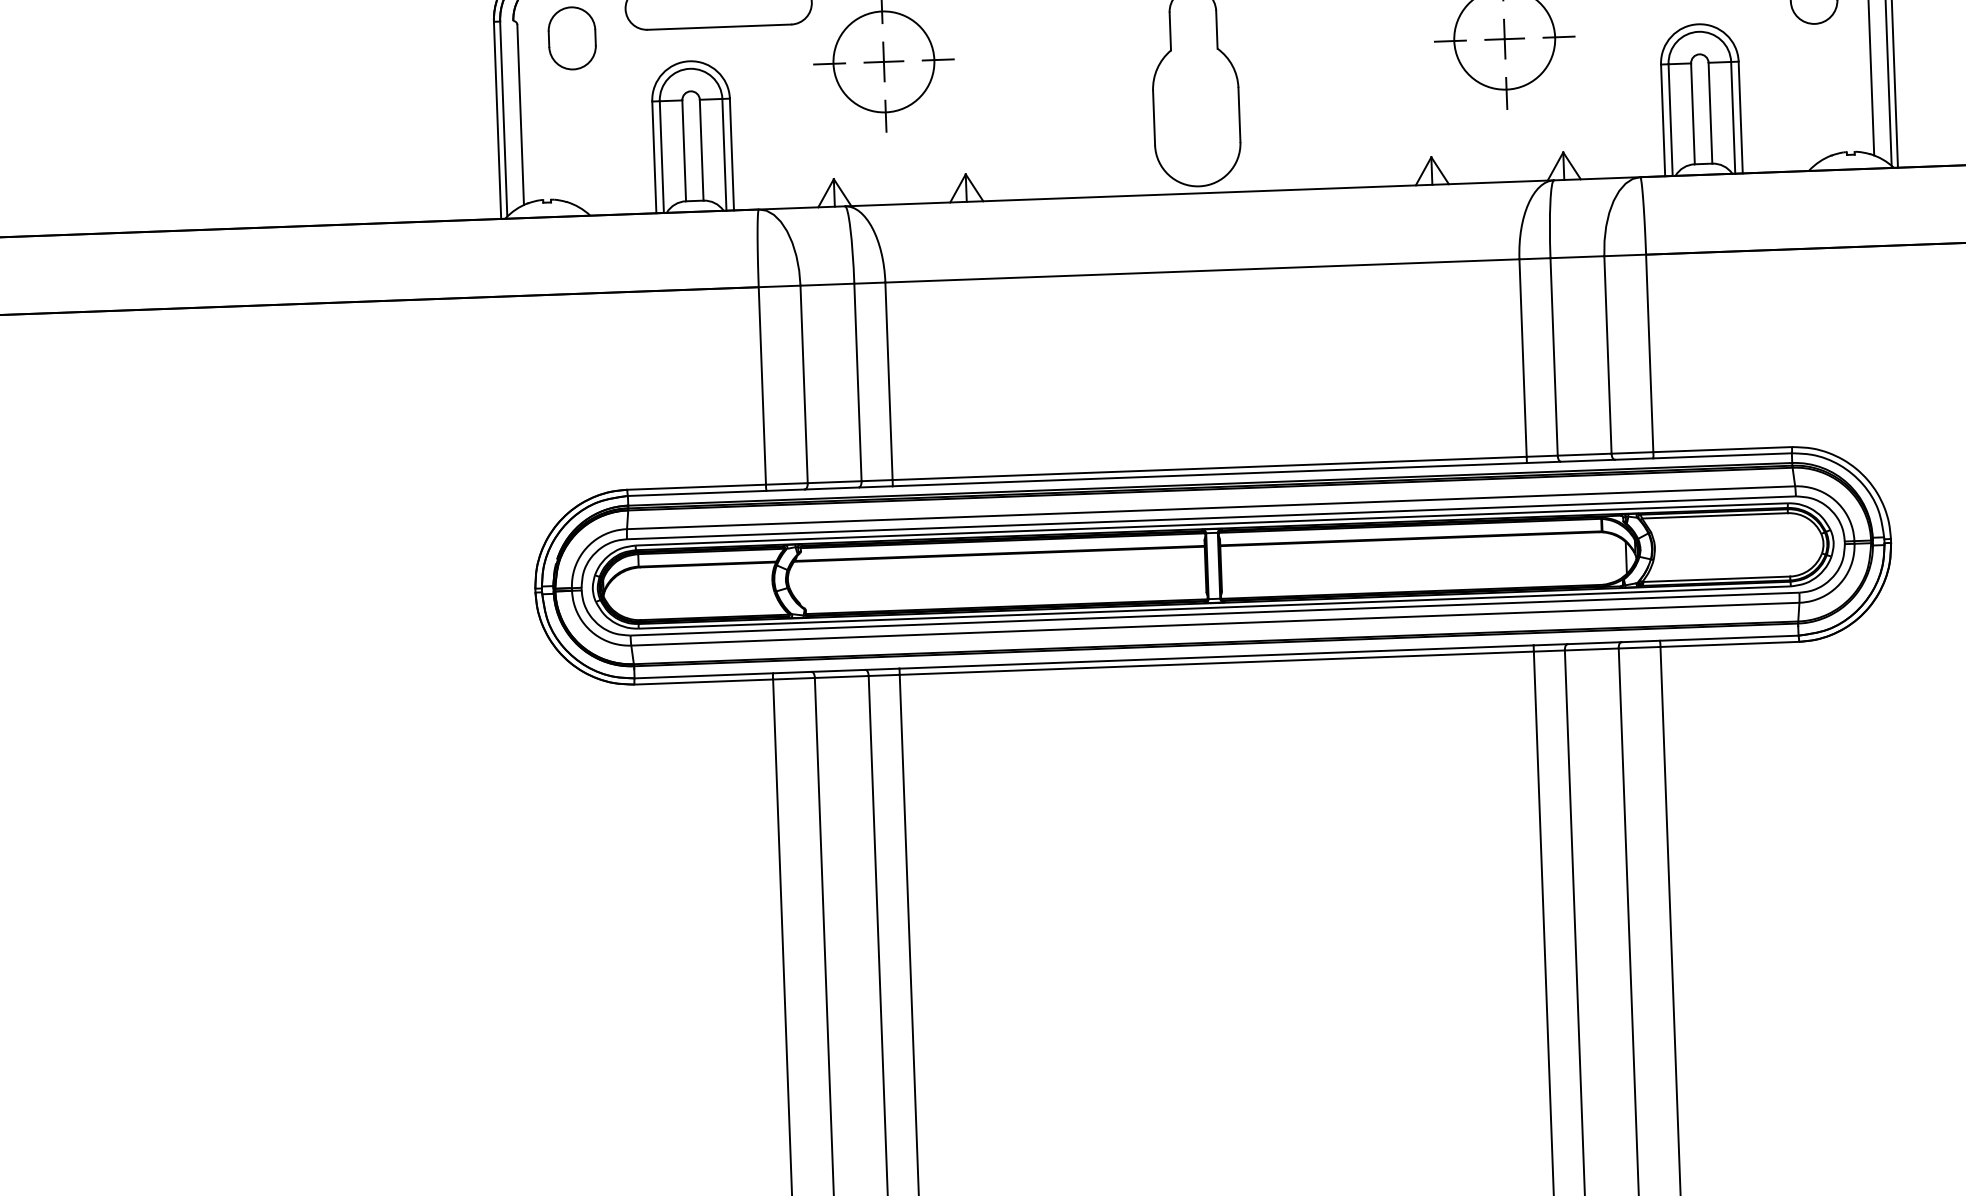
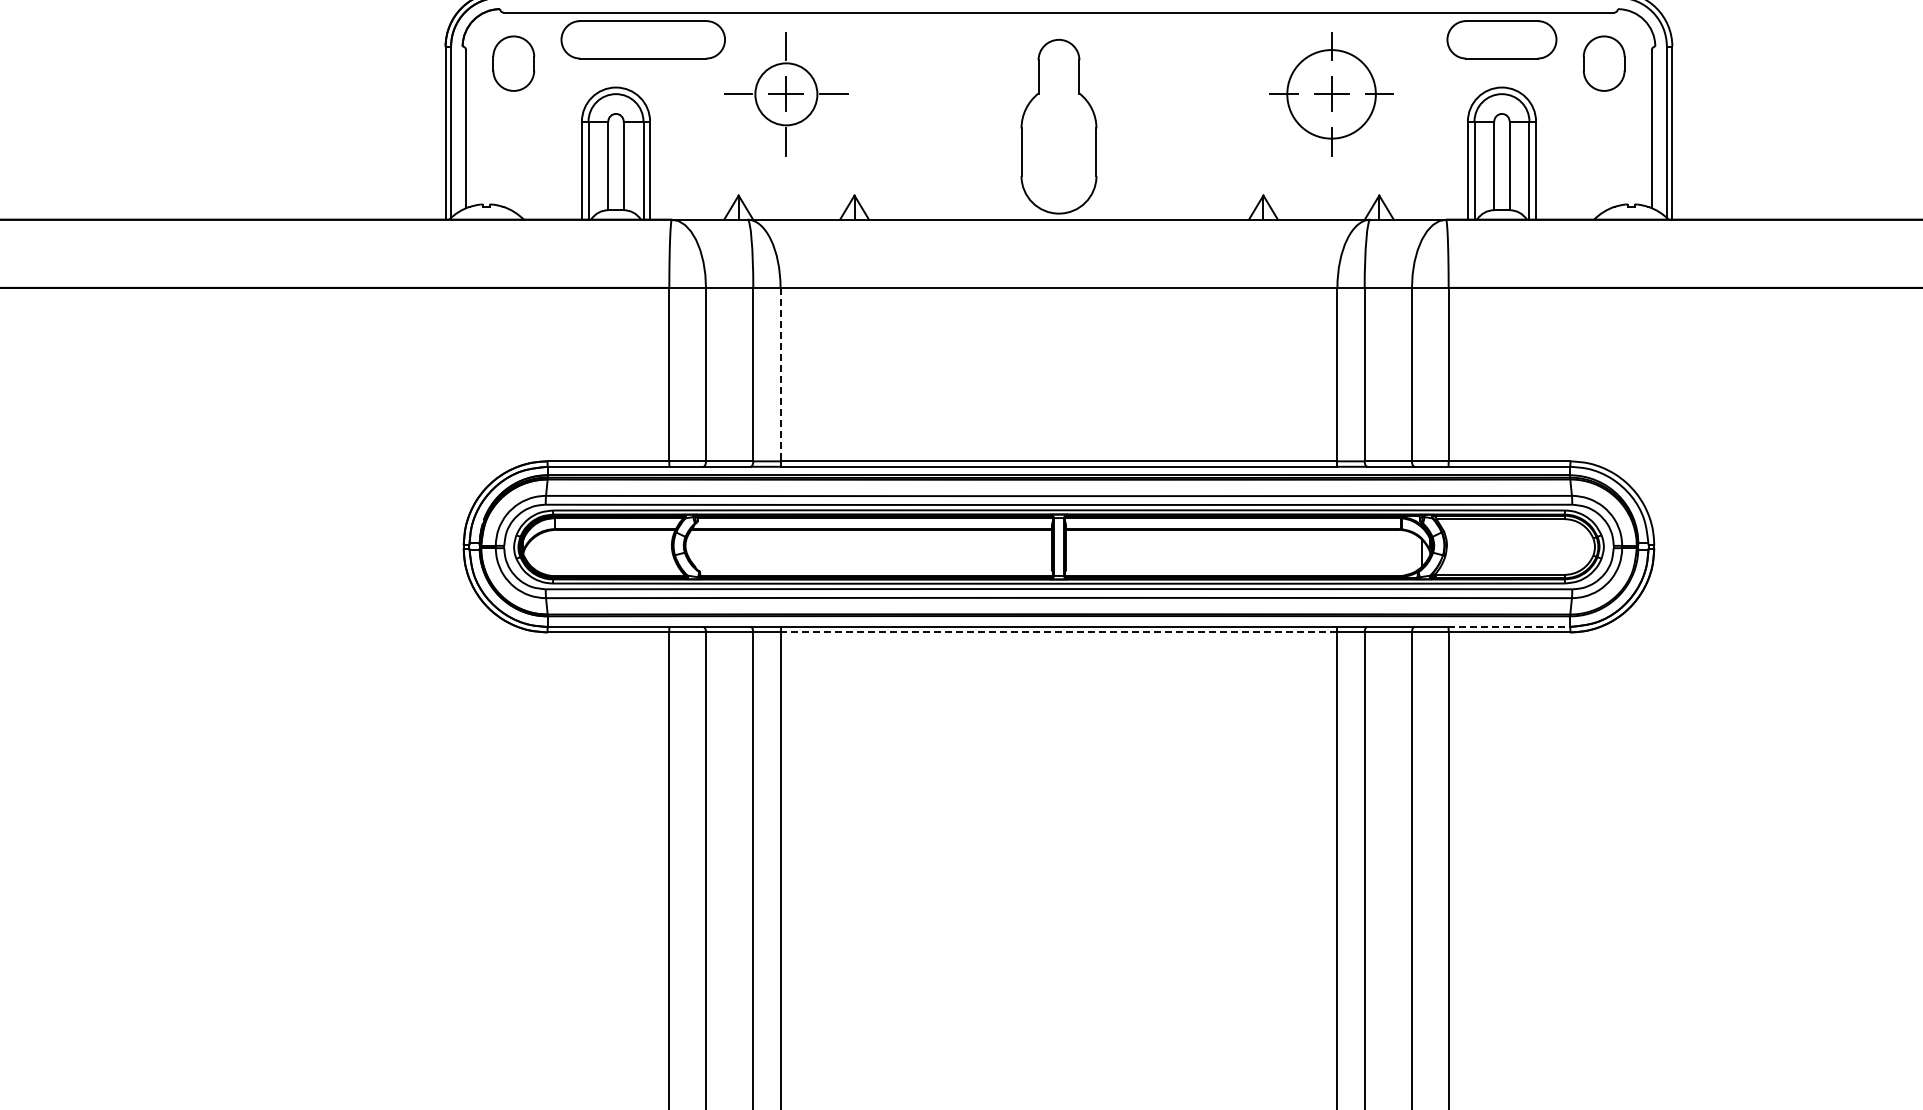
circle: (884, 62) -> (786, 94), size x0.7
line: (888, 381) -> (780, 374), solid -> dashed
line: (1729, 637) -> (1509, 626), solid -> dashed
line: (1216, 663) -> (1058, 632), solid -> dashed

